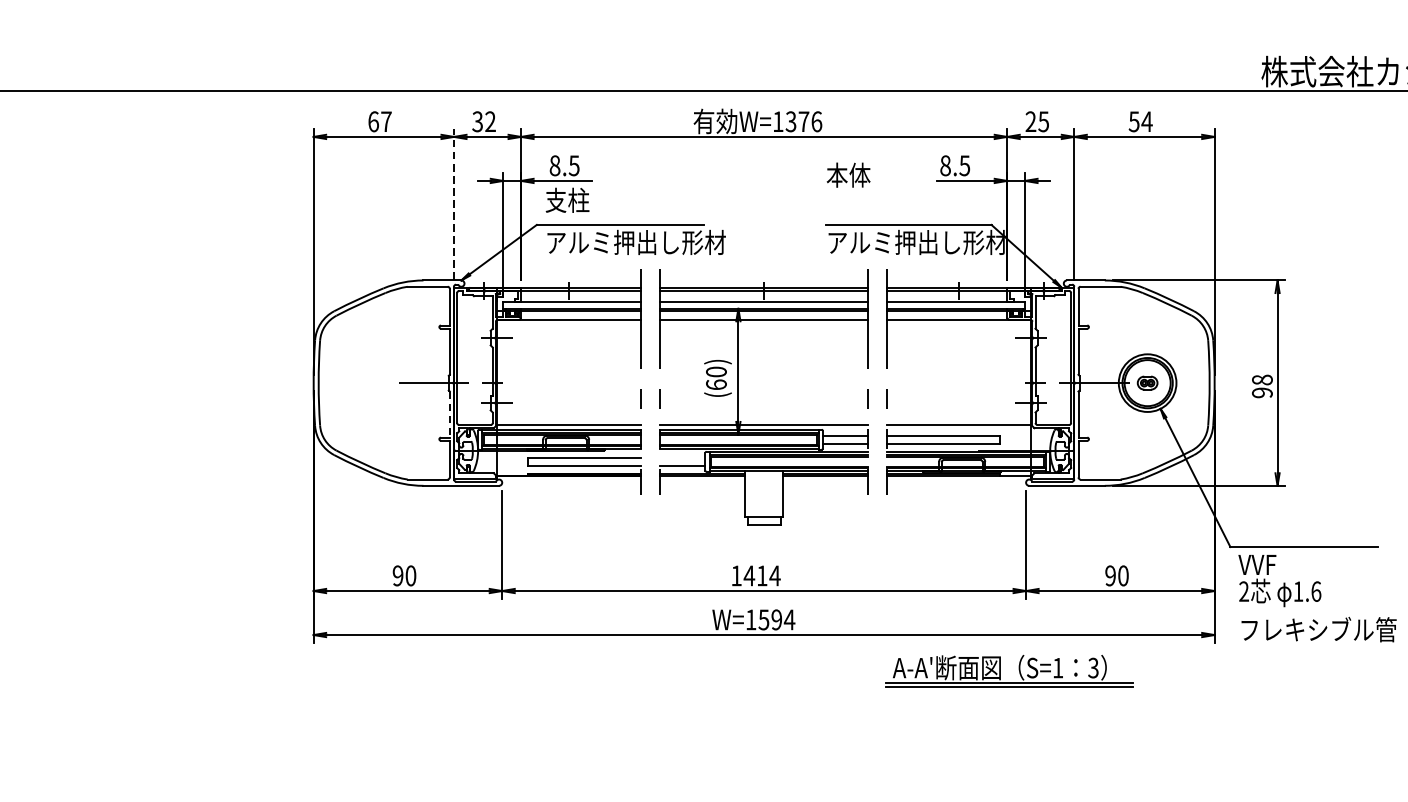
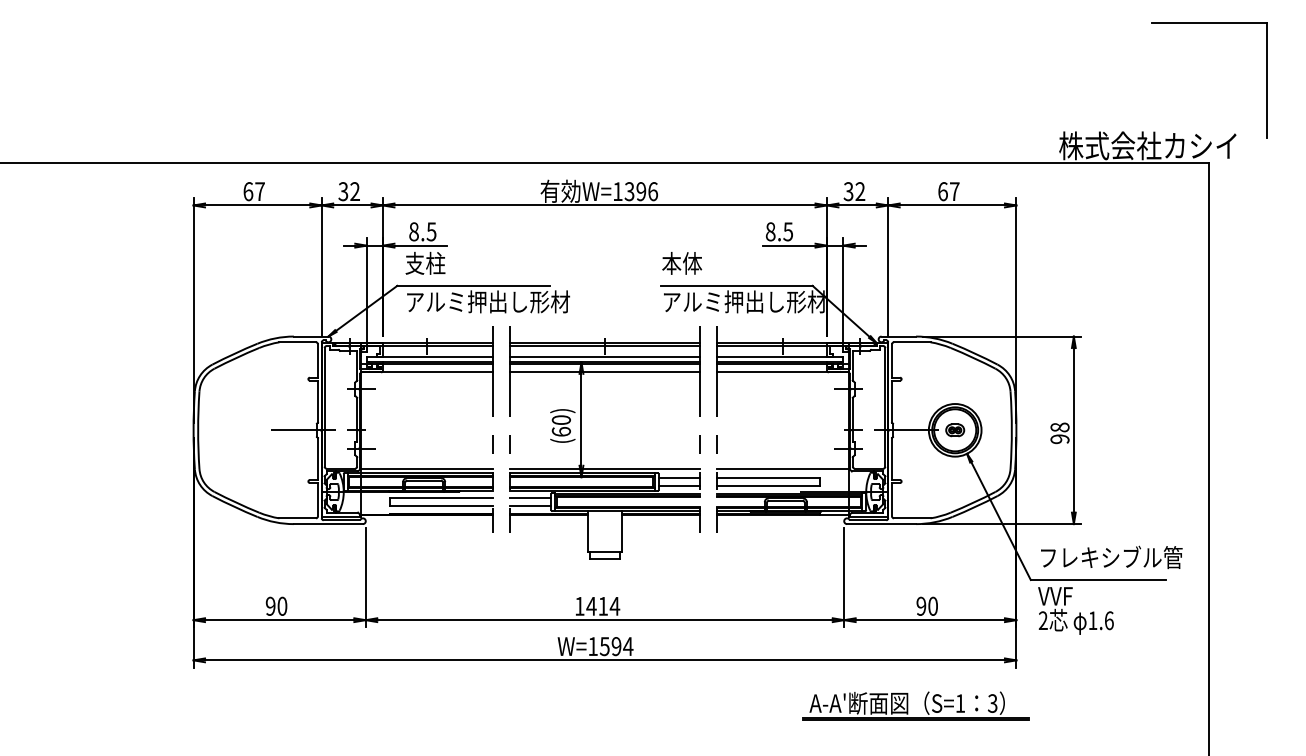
text: (804, 121) -> (641, 191), W=1376 -> W=1396
text: (1037, 121) -> (854, 191), 25 -> 32
text: (1140, 121) -> (948, 191), 54 -> 67
text: (849, 175) -> (682, 263), moved
line: (453, 204) -> (321, 267), dashed -> solid
line: (449, 415) -> (317, 459), dashed -> solid
line: (682, 457) -> (530, 498), added
text: (1318, 628) -> (1111, 556), moved
part: (1001, 670) -> (908, 705), moved

